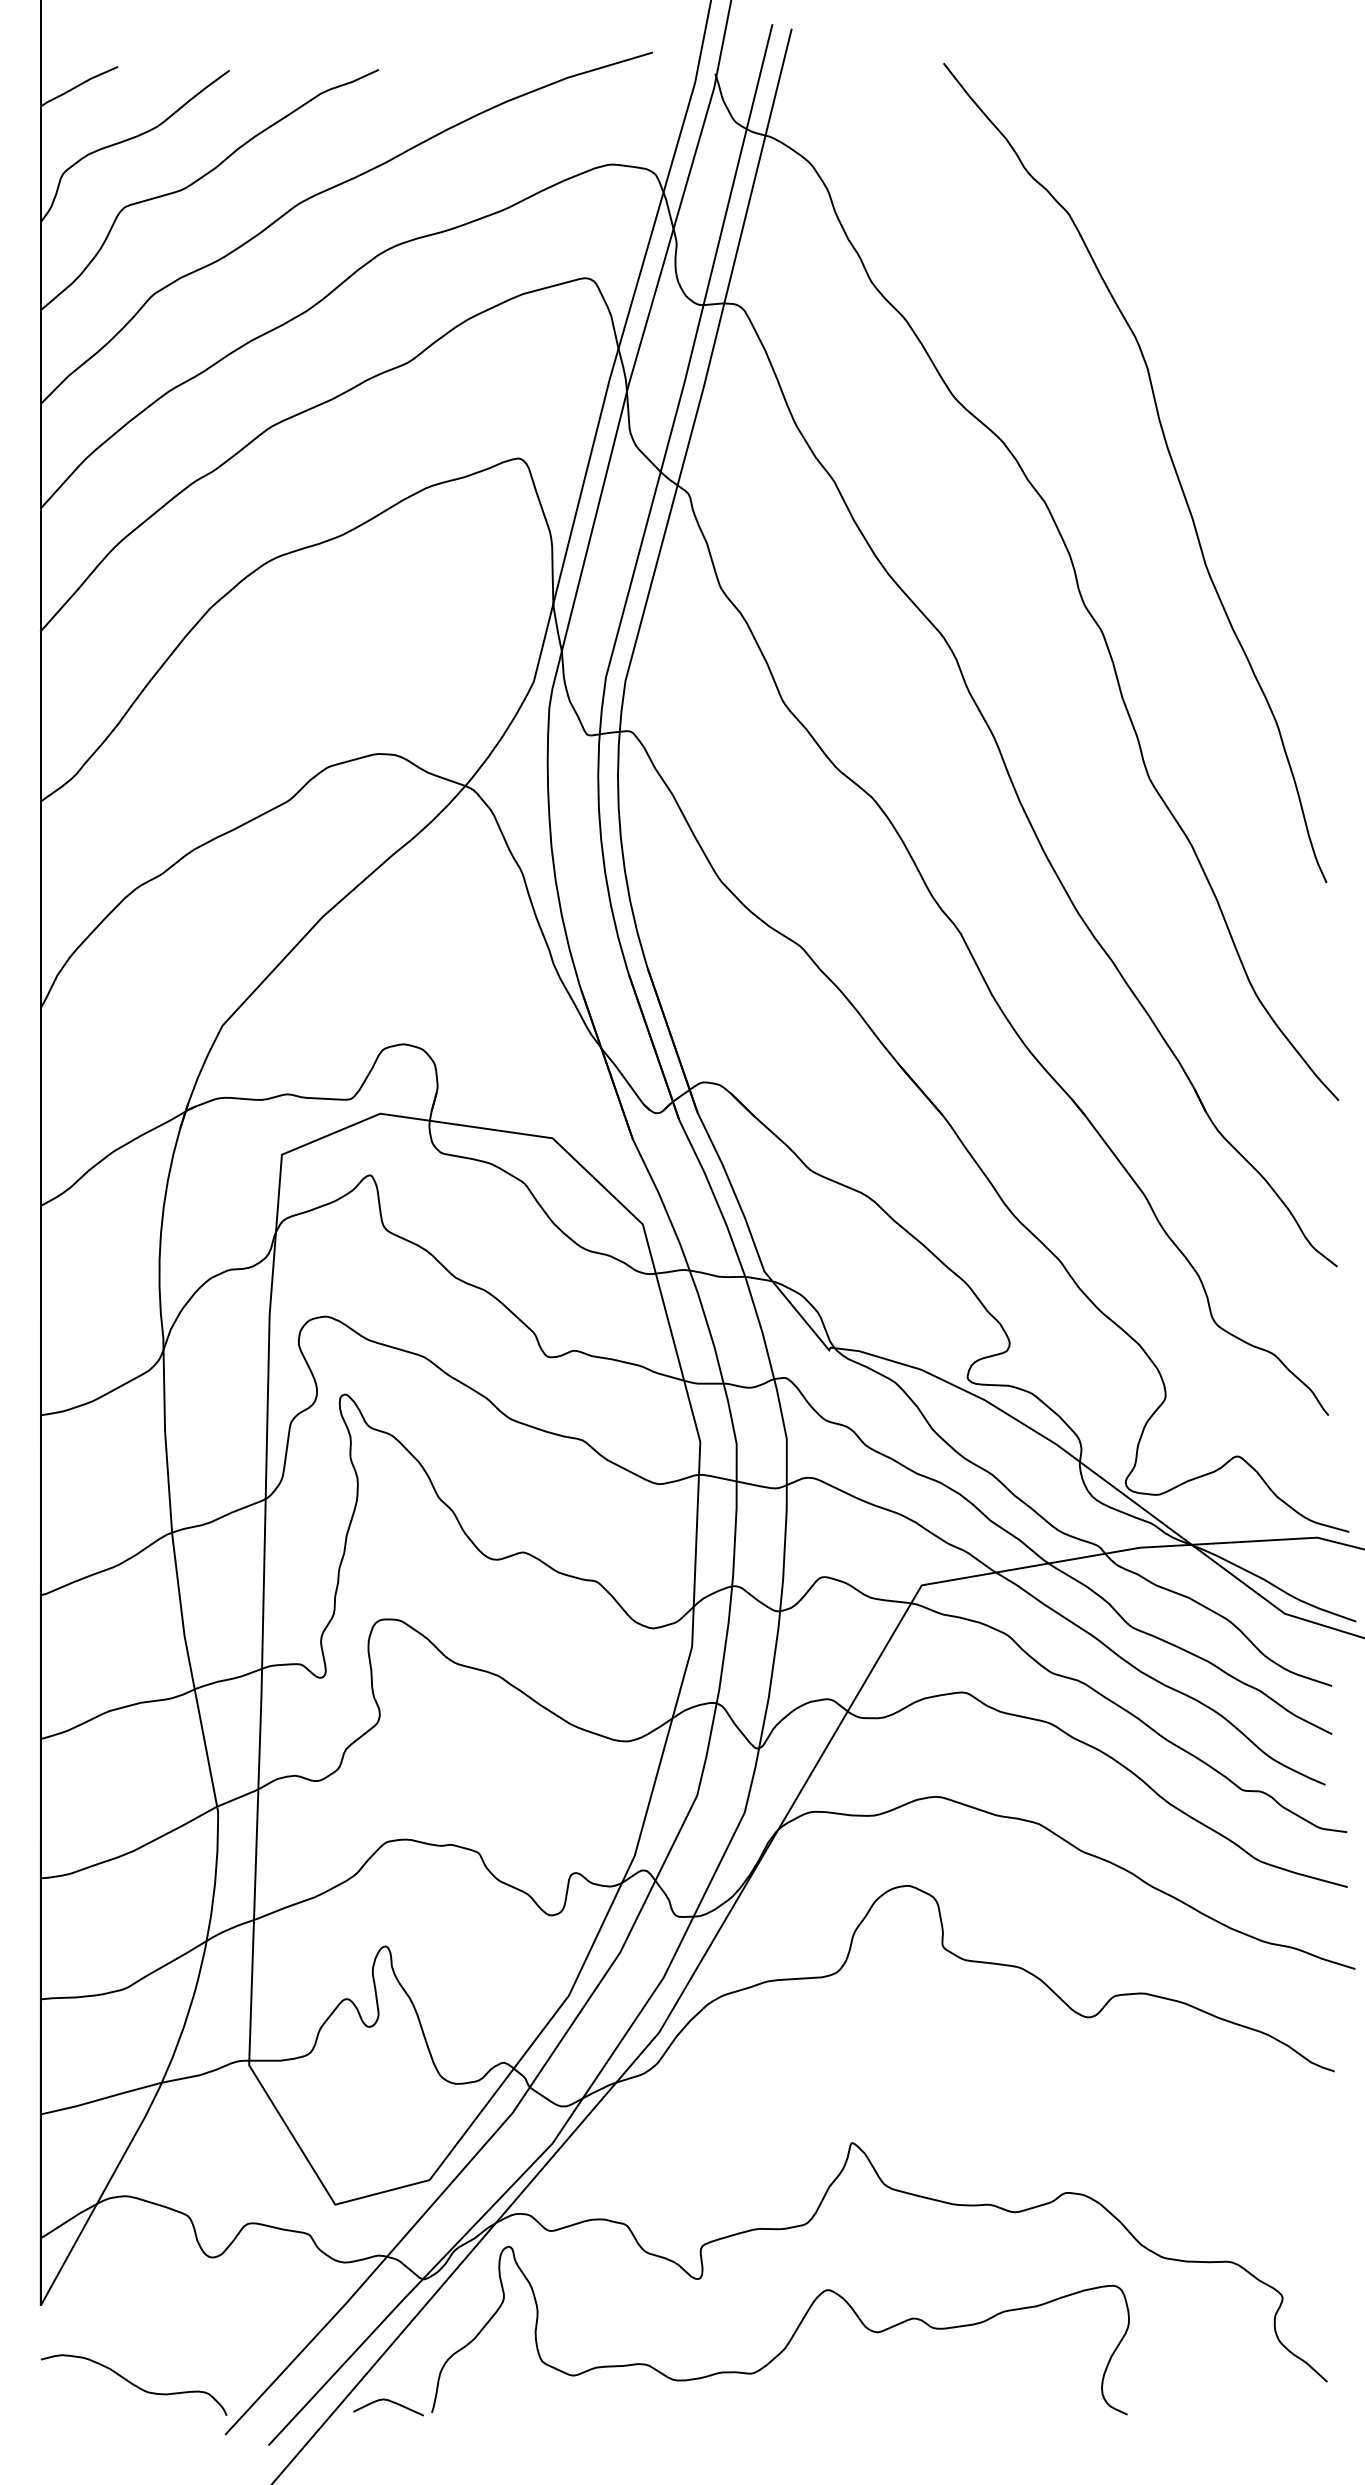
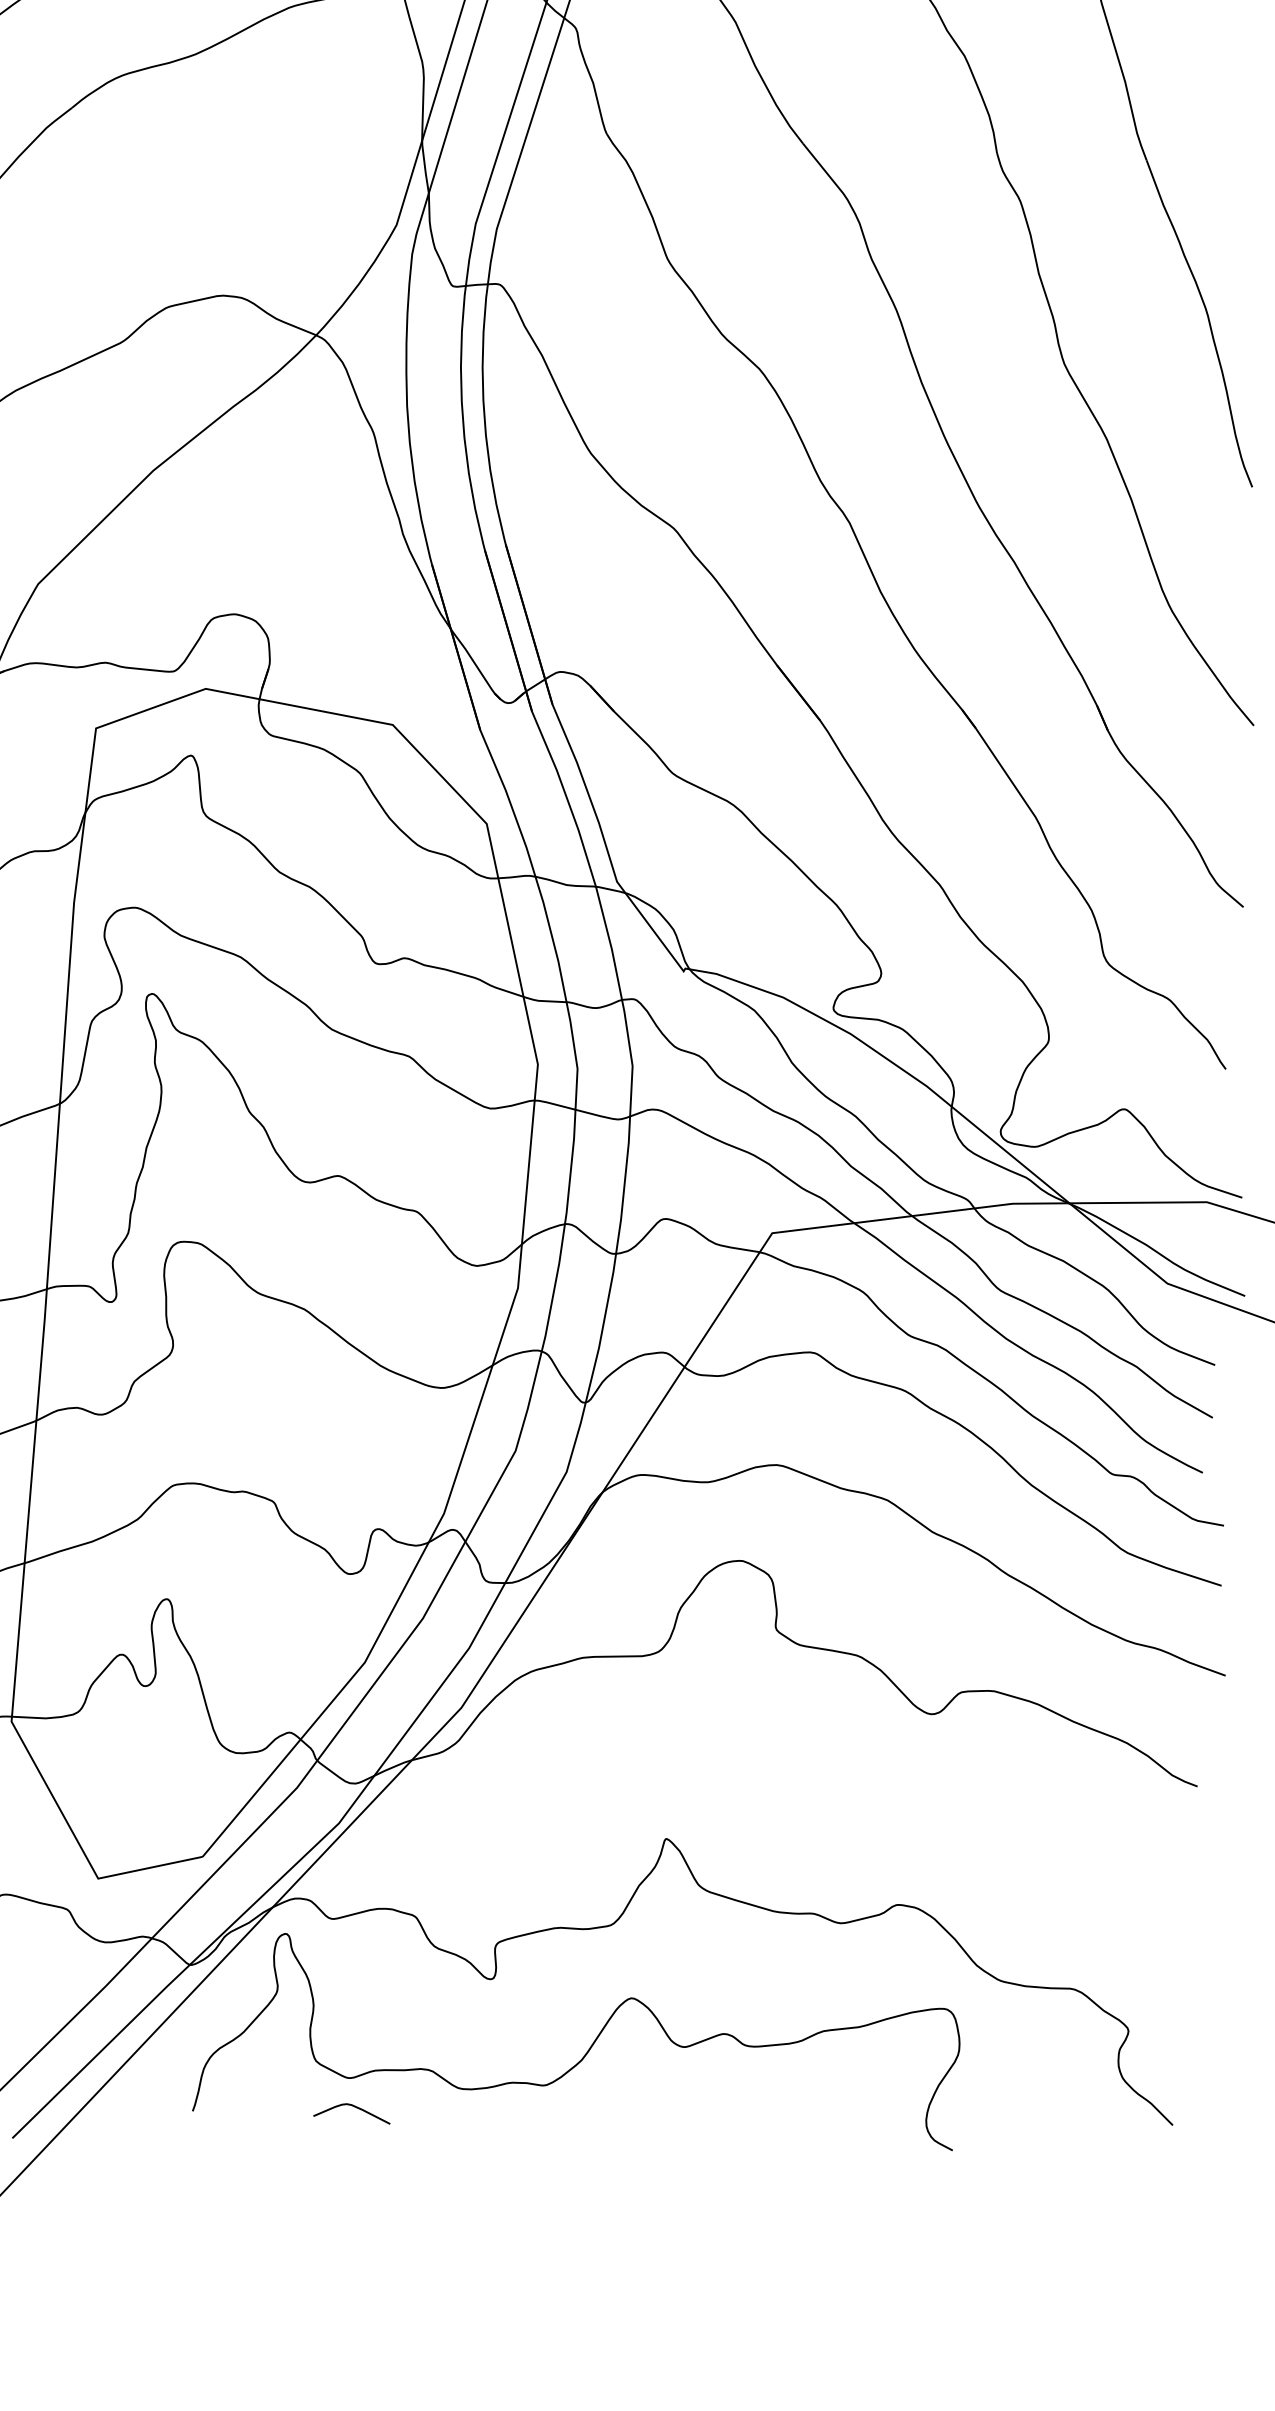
curve: (390, 2402) -> (354, 2107), moved

